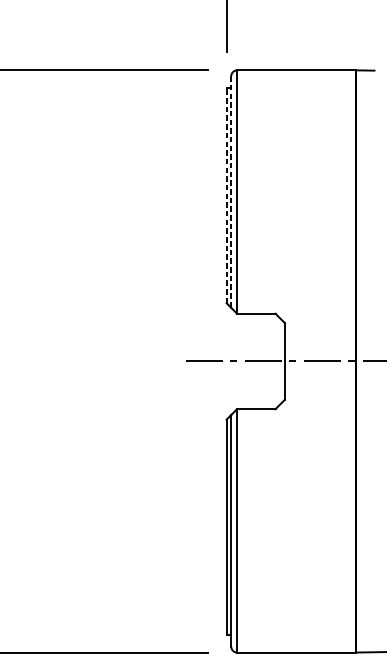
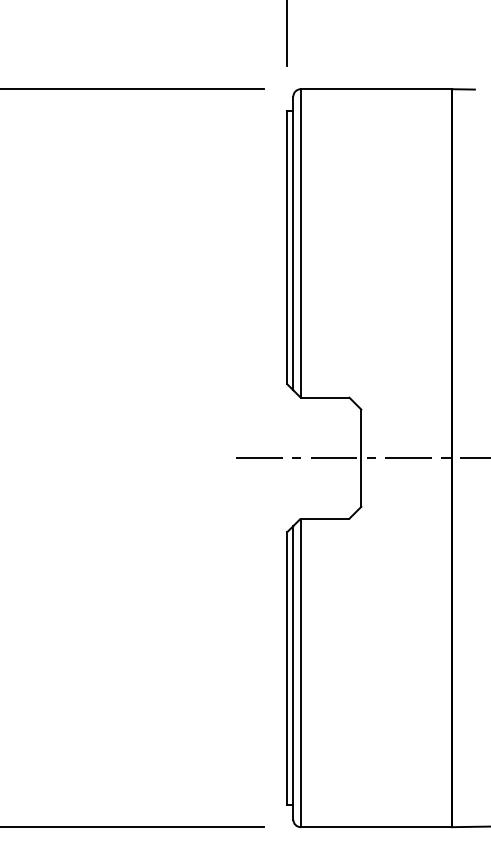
line: (231, 192) -> (293, 243), dashed -> solid
line: (226, 195) -> (287, 247), dashed -> solid

